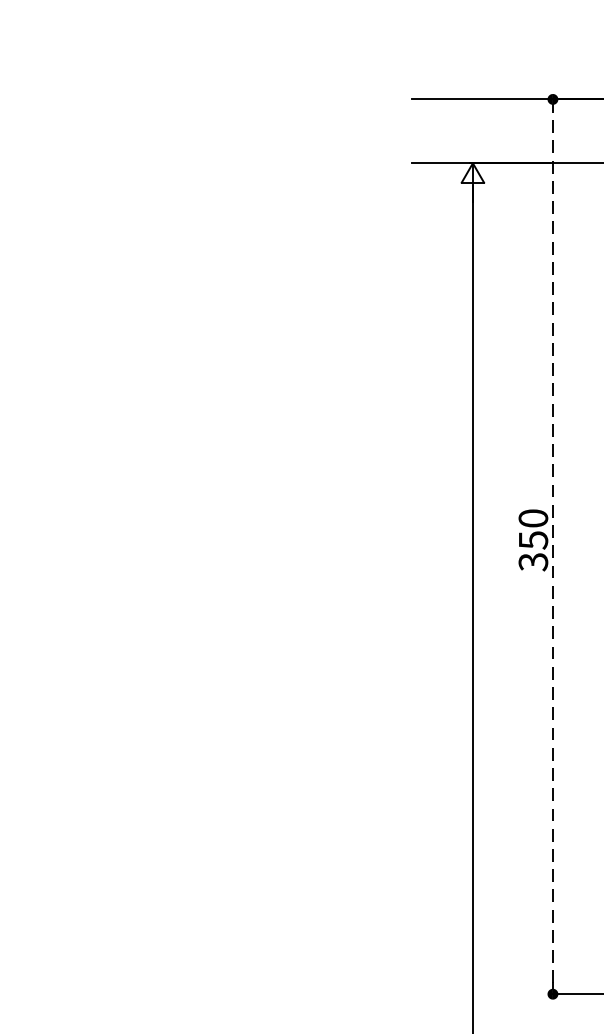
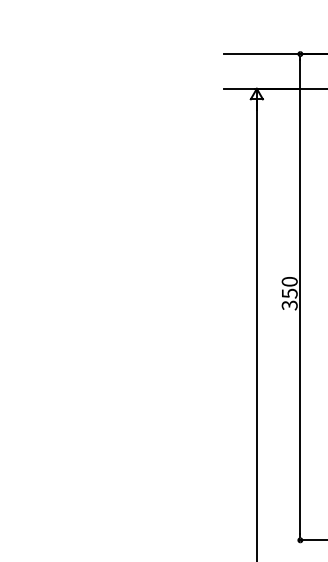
line: (553, 545) -> (300, 296), dashed -> solid

